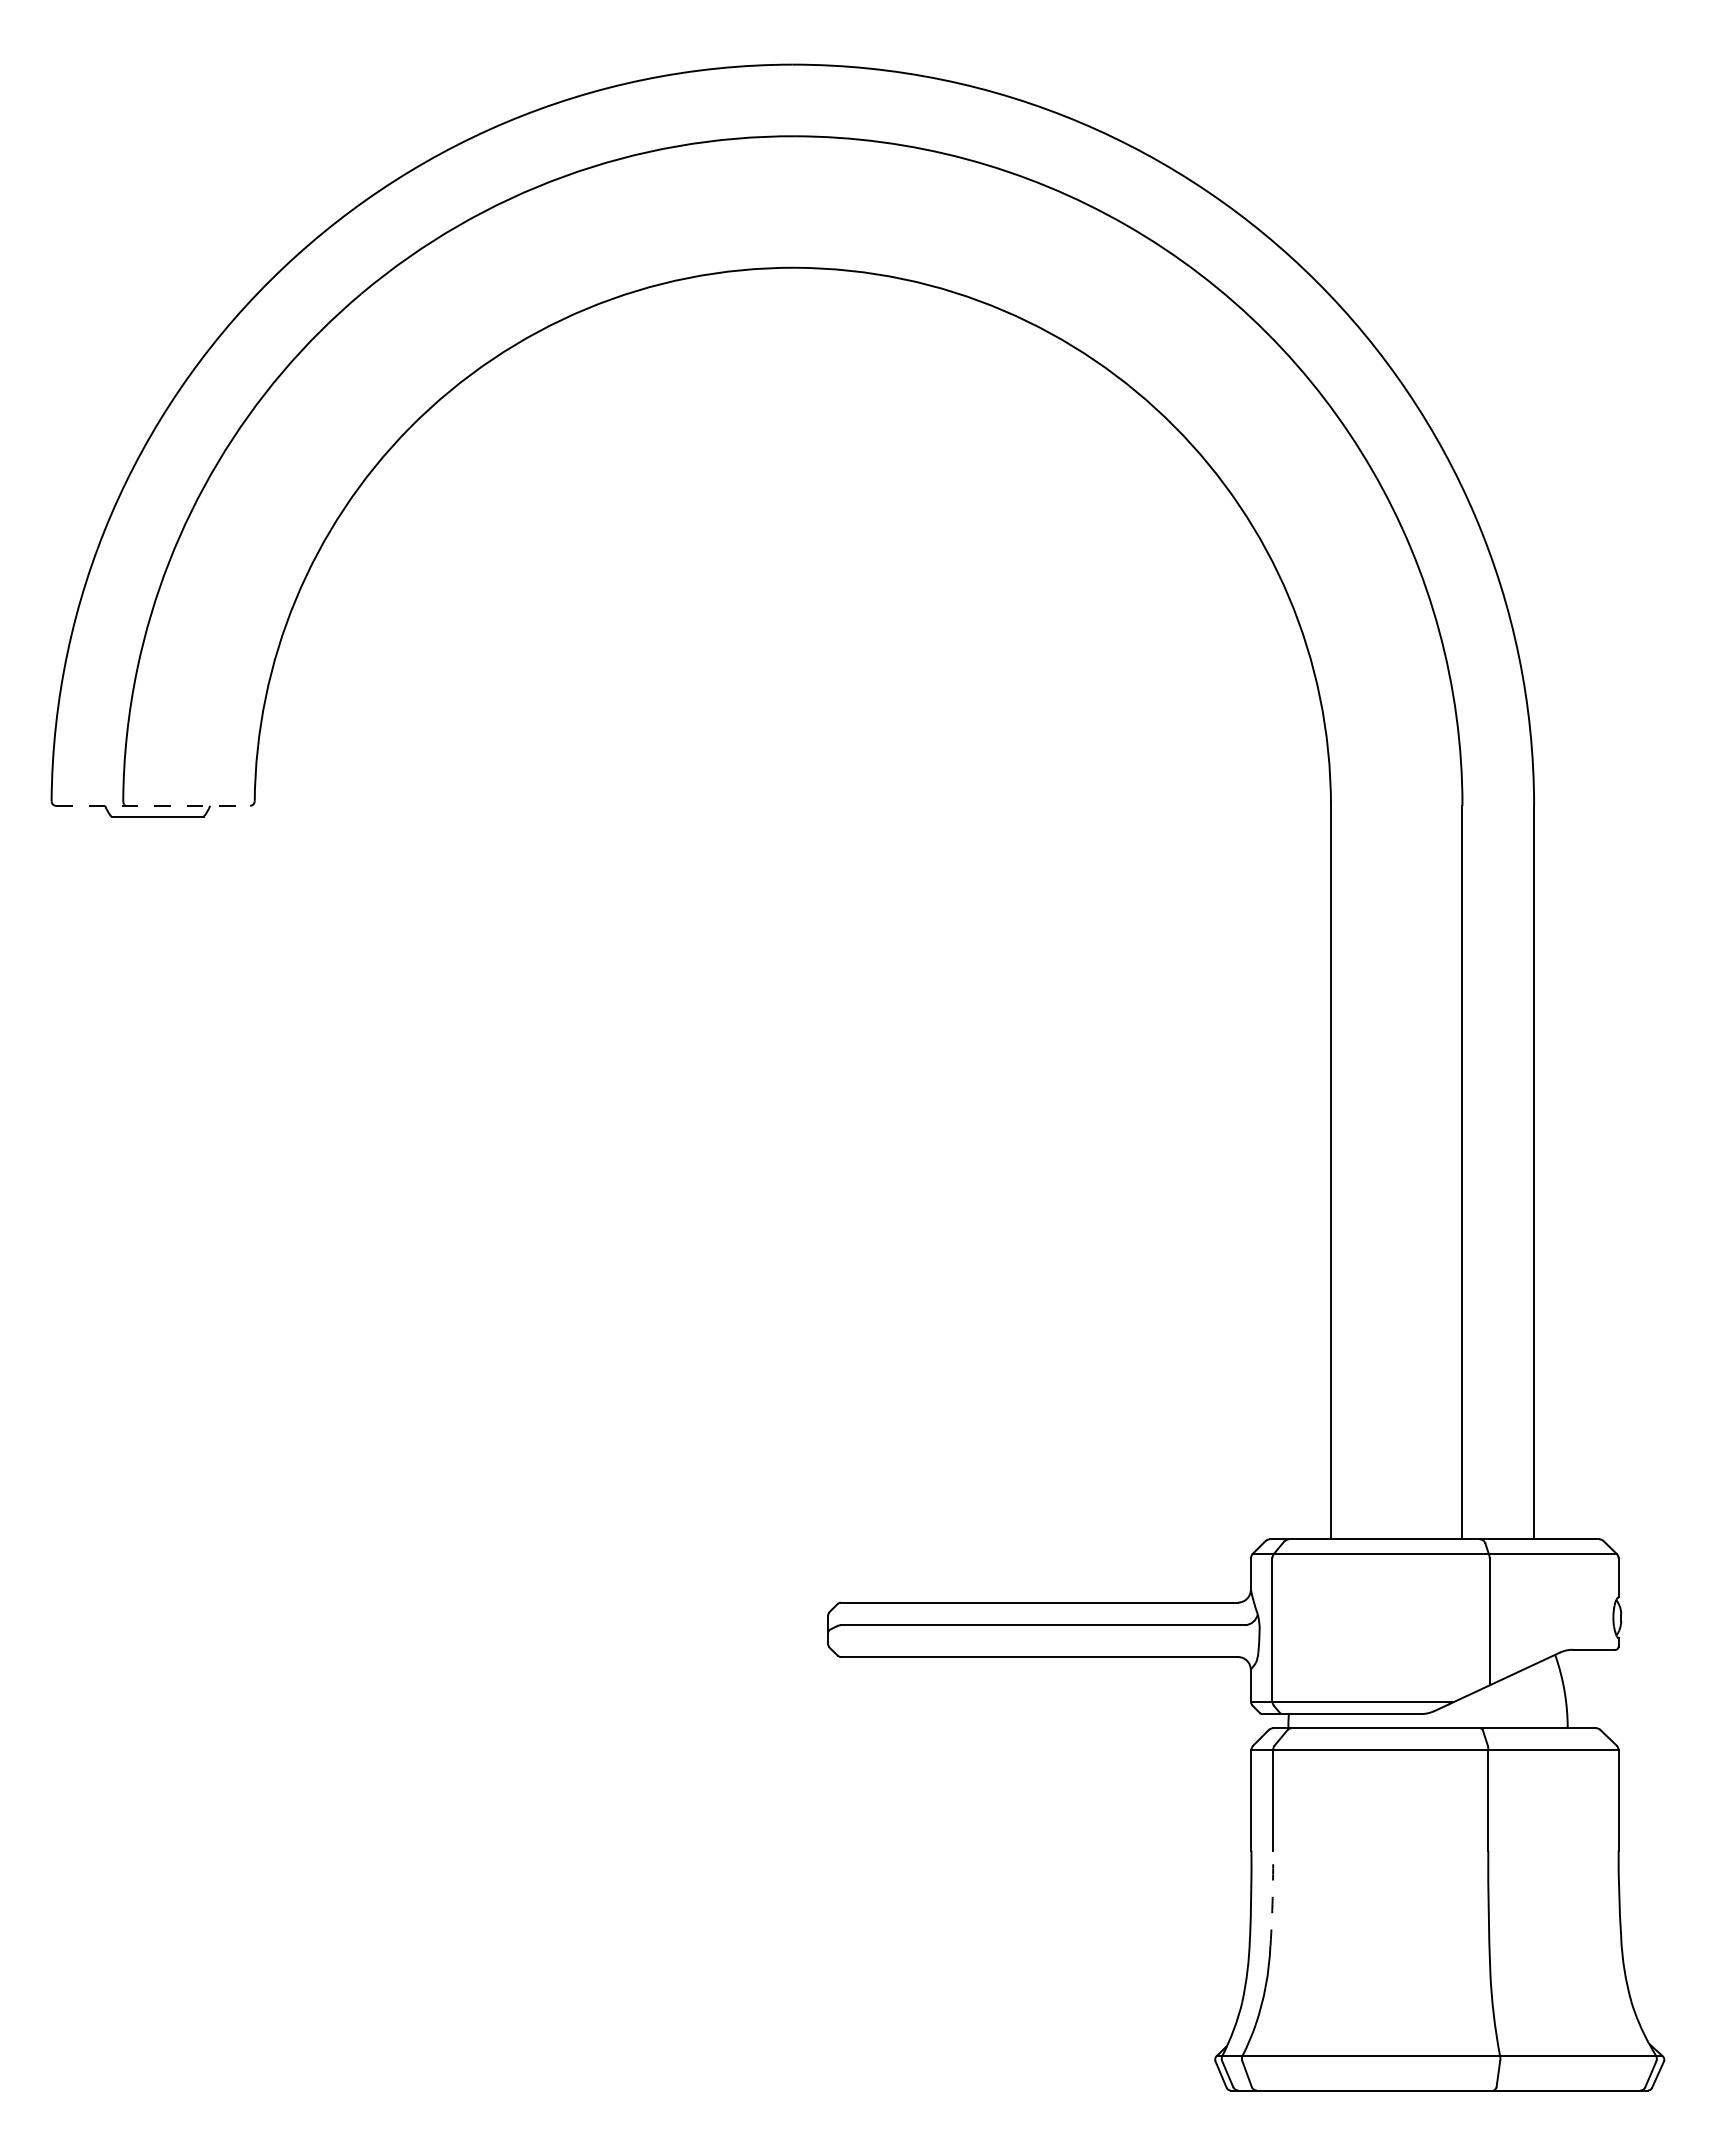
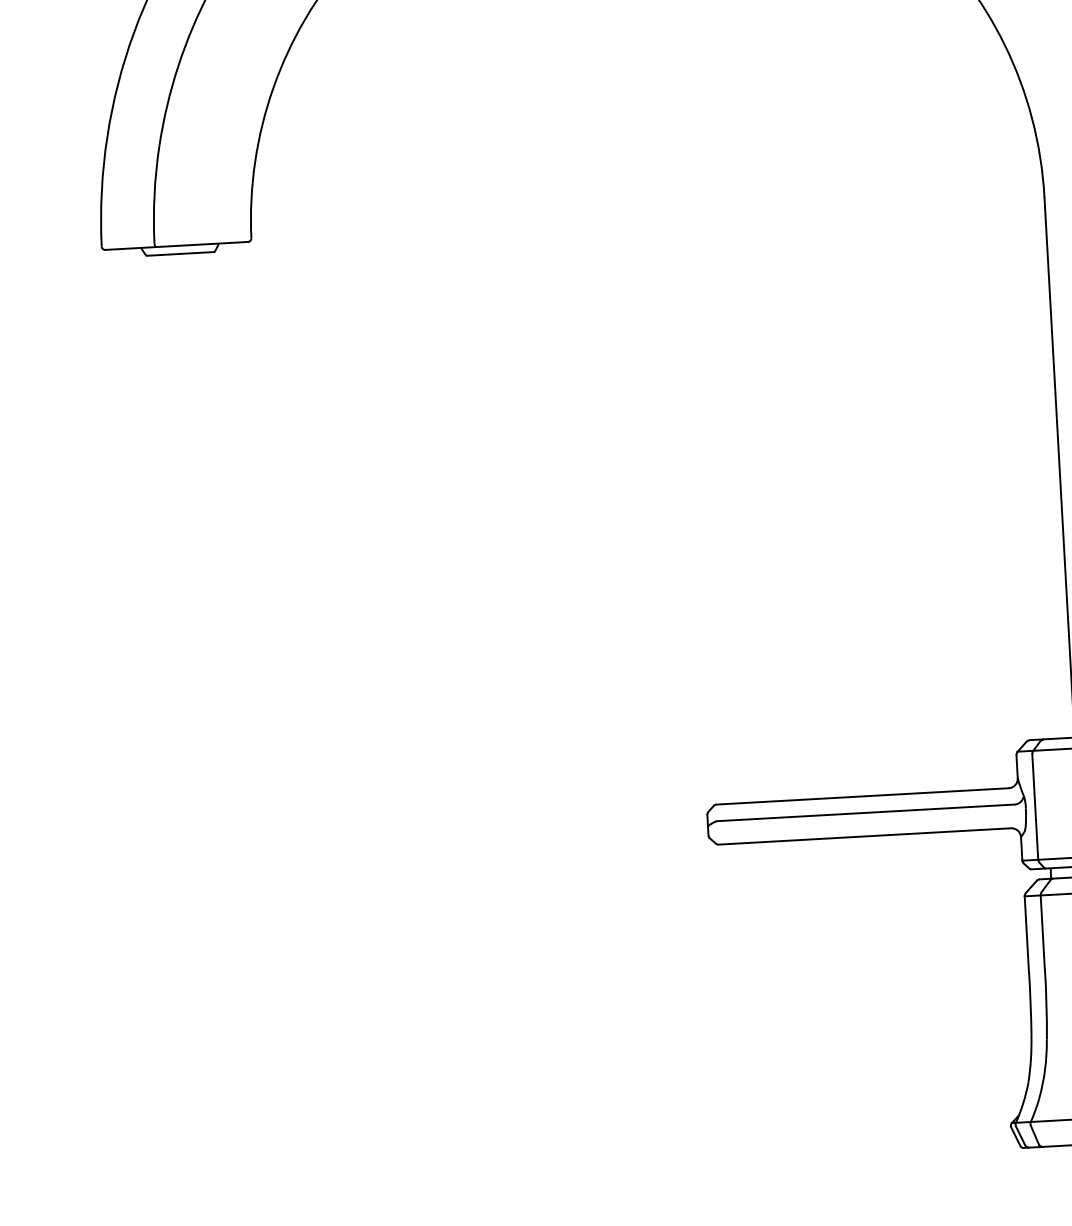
line: (153, 805) -> (176, 245), dashed -> solid
arc: (1272, 1898) -> (1046, 1004), dashed -> solid

